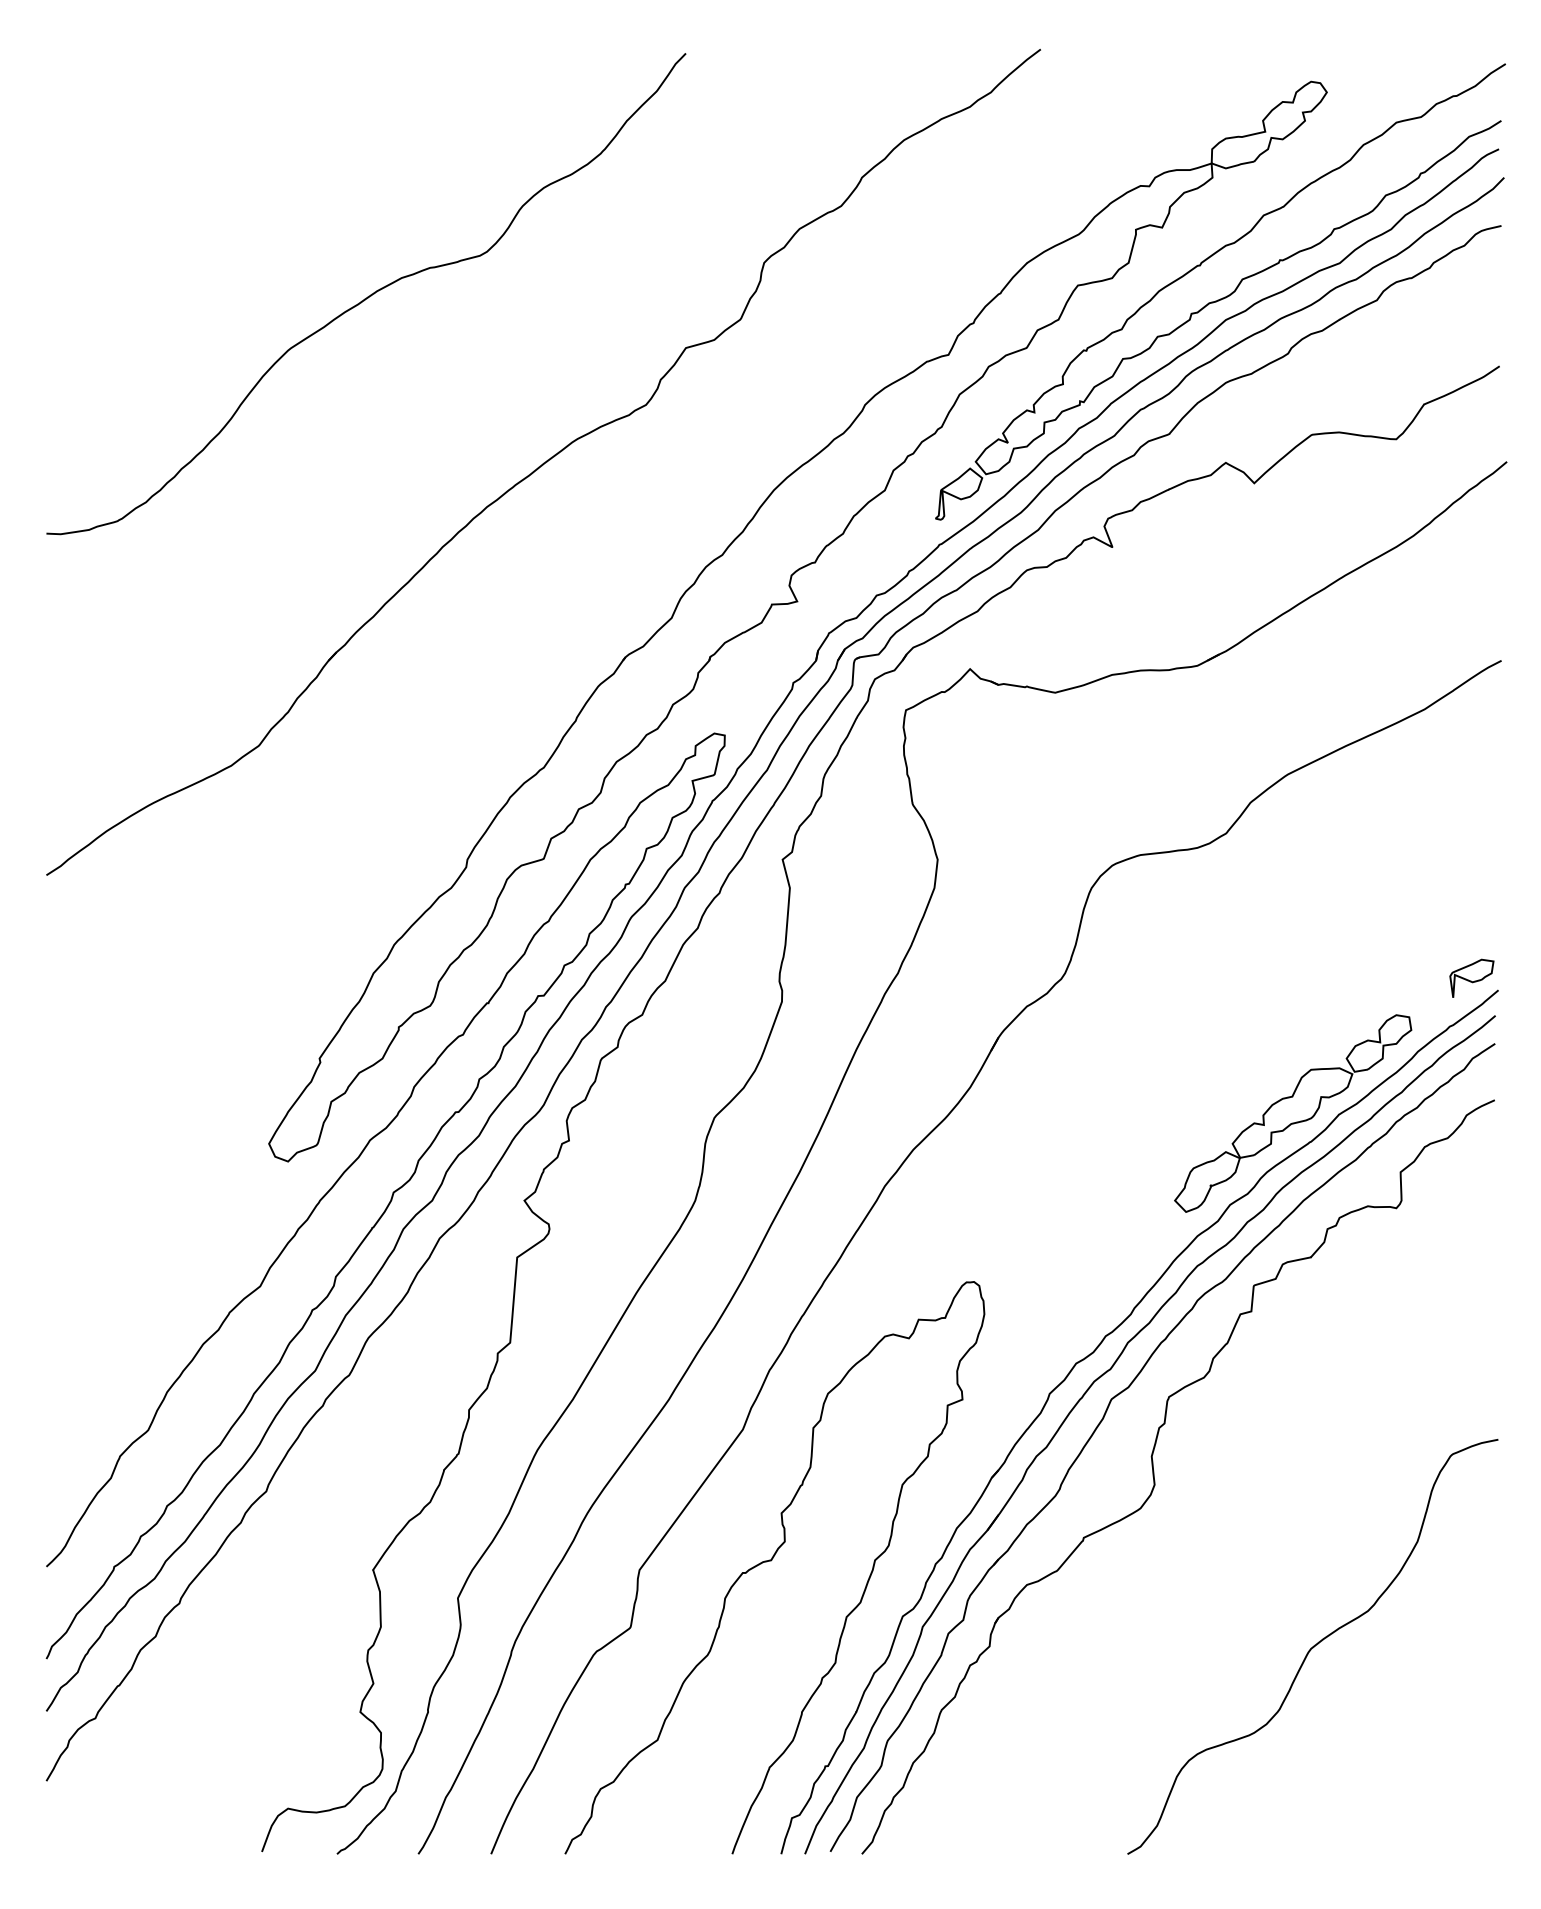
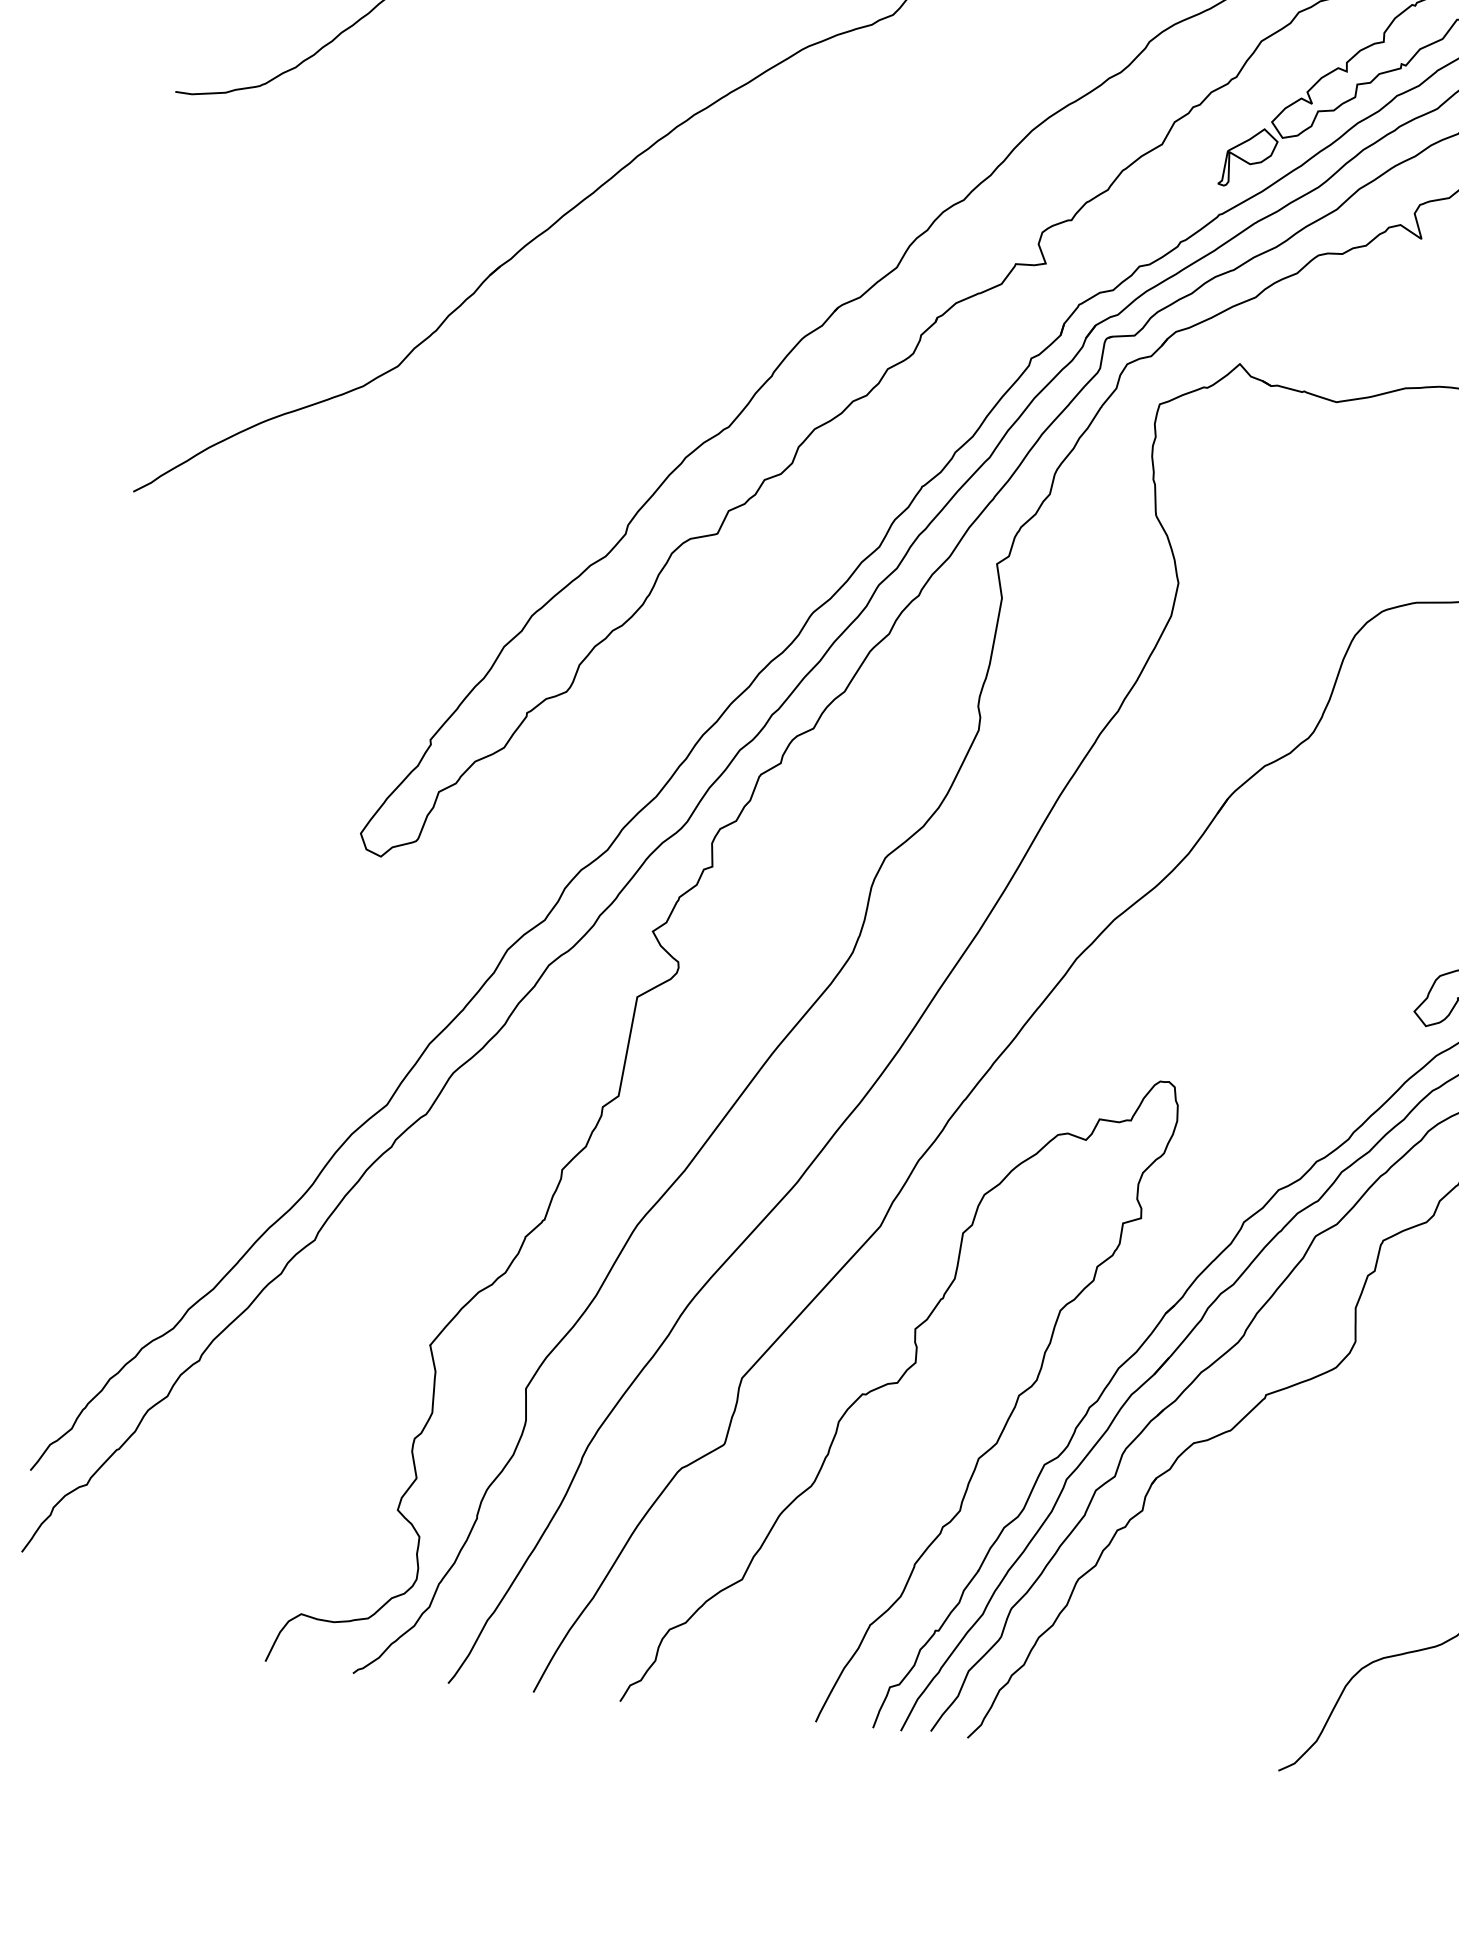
curve: (390, 1198) -> (496, 912), removed

